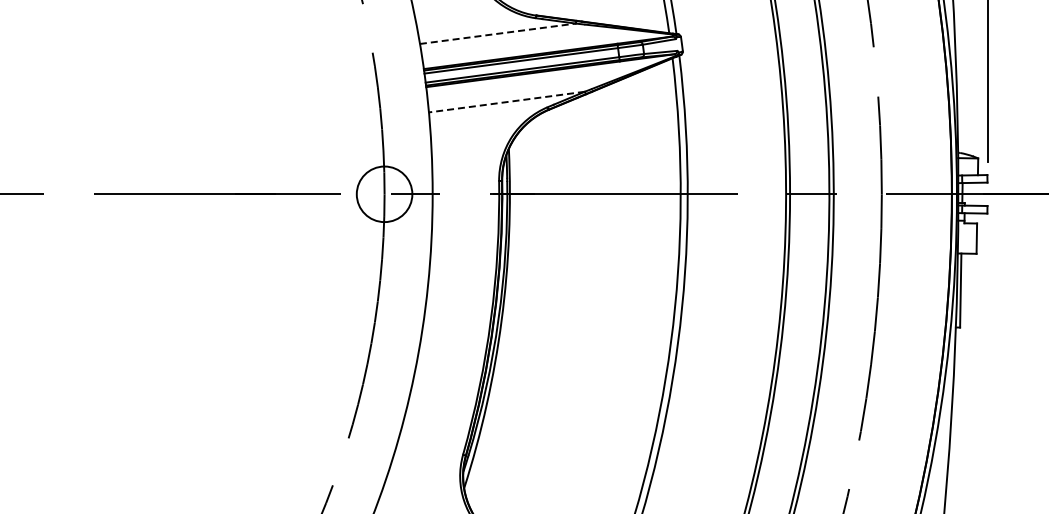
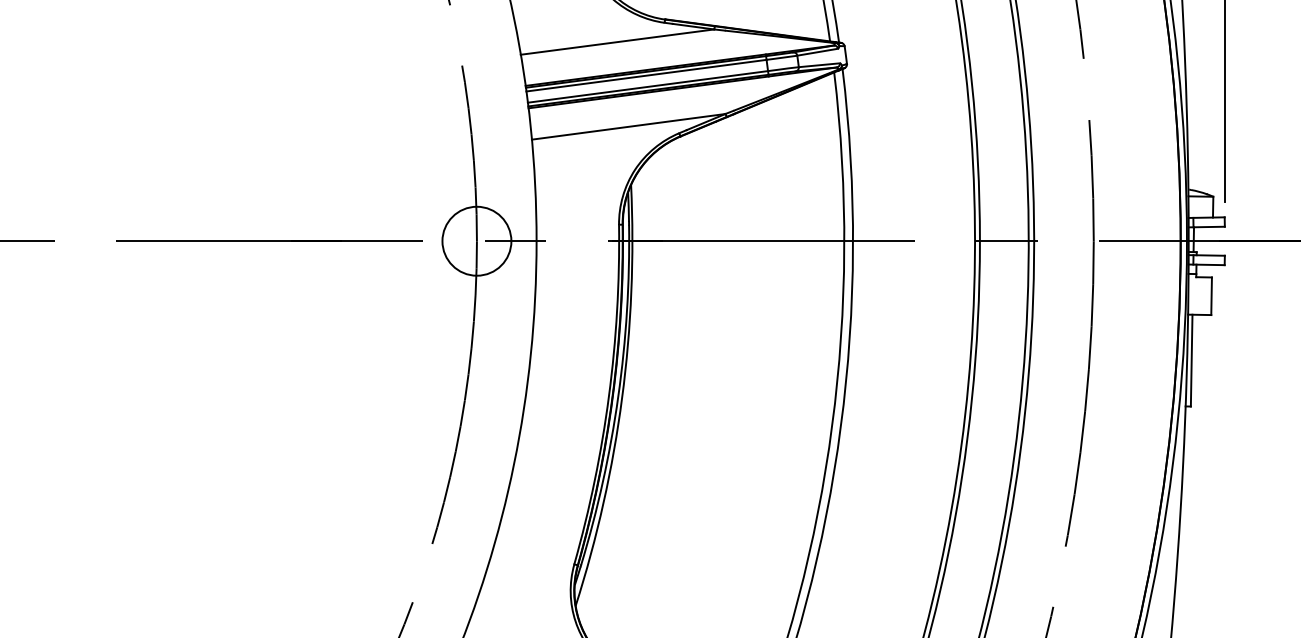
line: (497, 33) -> (617, 41), dashed -> solid
line: (506, 102) -> (628, 127), dashed -> solid

